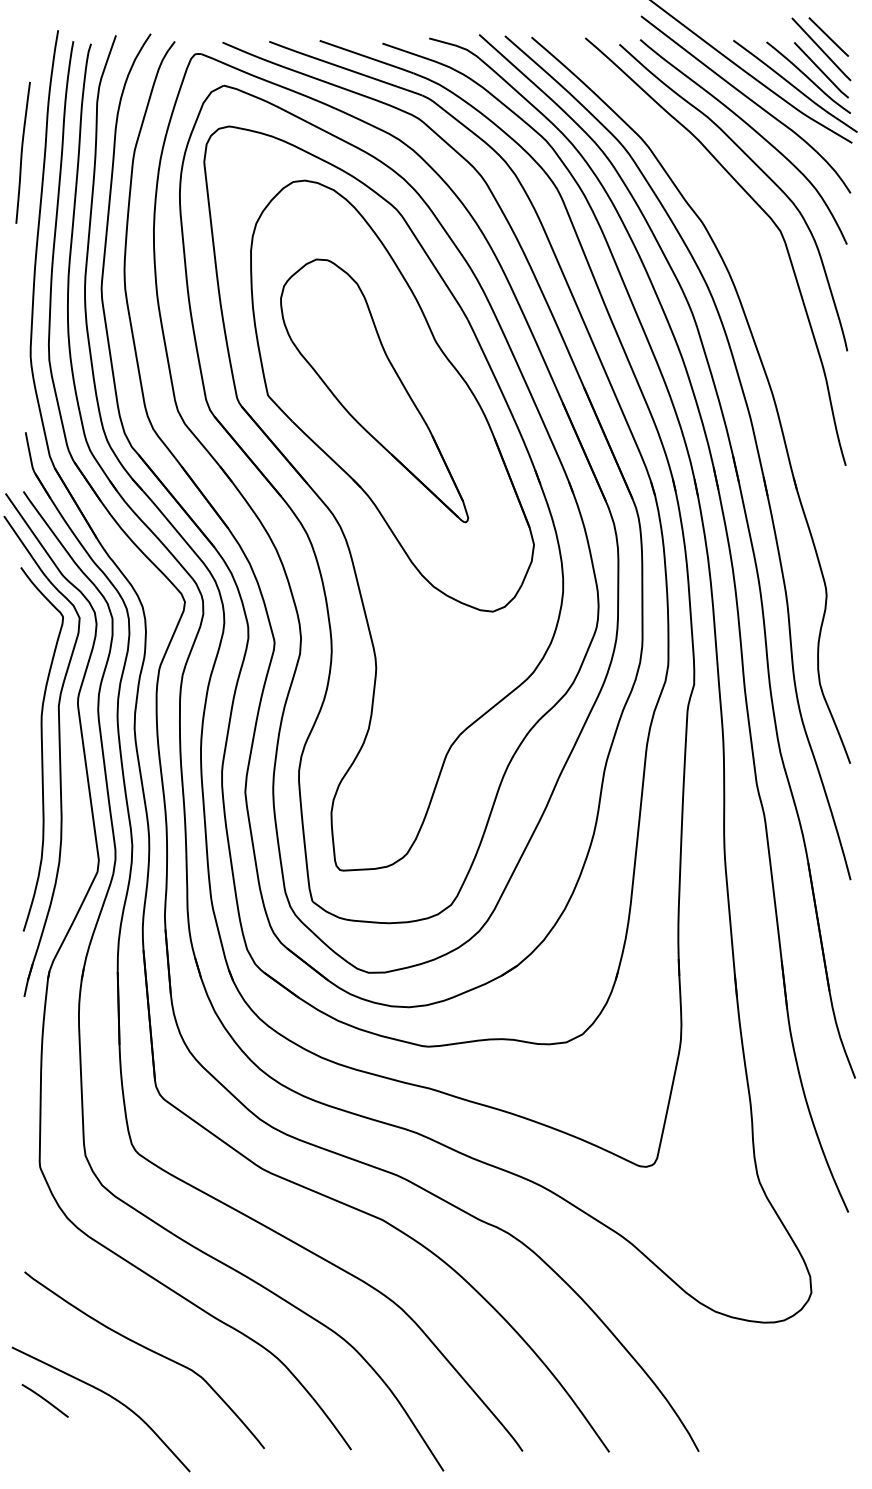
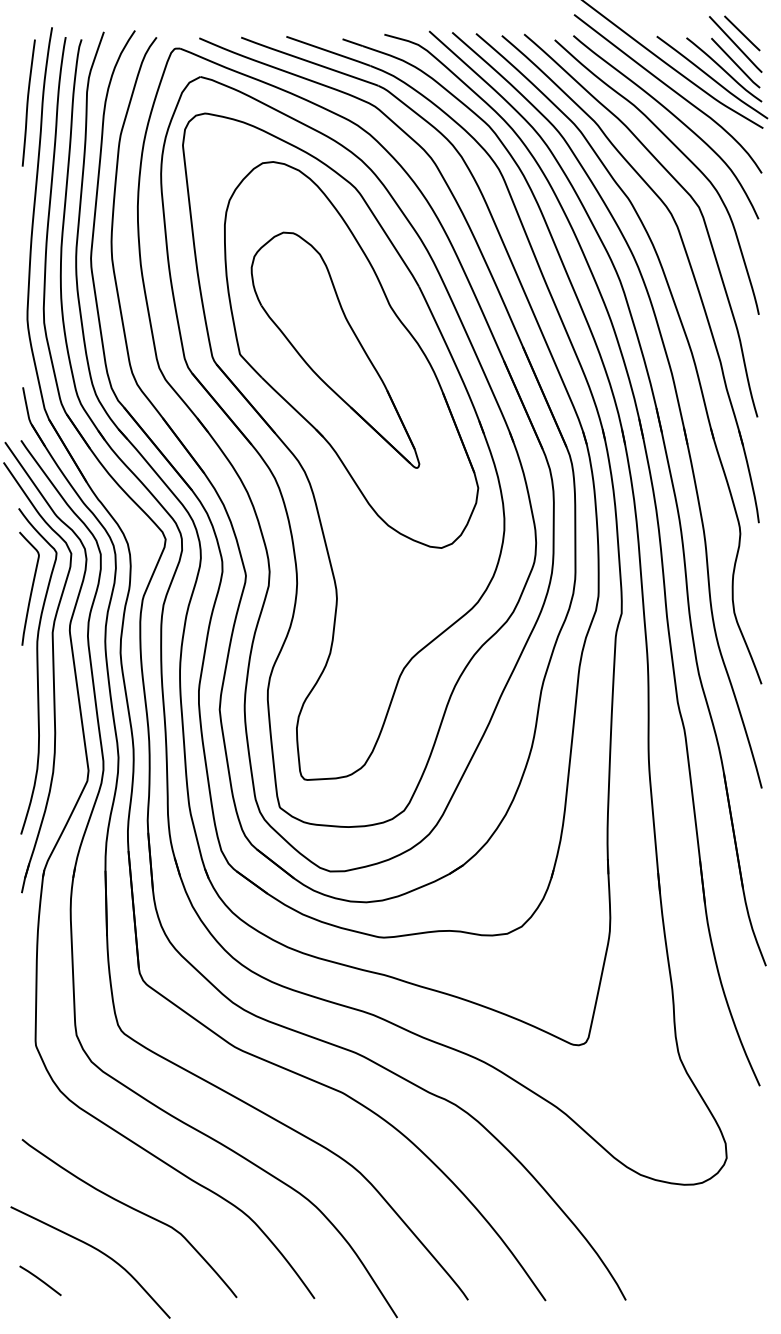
curve: (22, 152) -> (28, 102), moved
part: (767, 289) -> (687, 259), added
curve: (34, 657) -> (30, 589), added
line: (44, 1400) -> (39, 1280), moved

